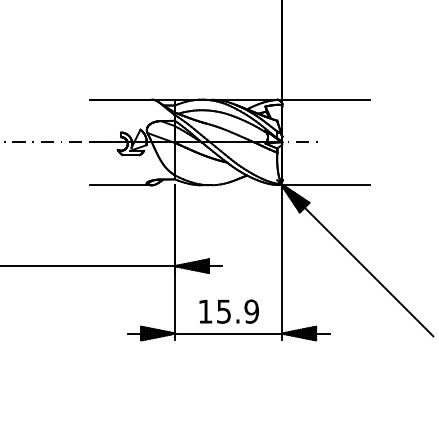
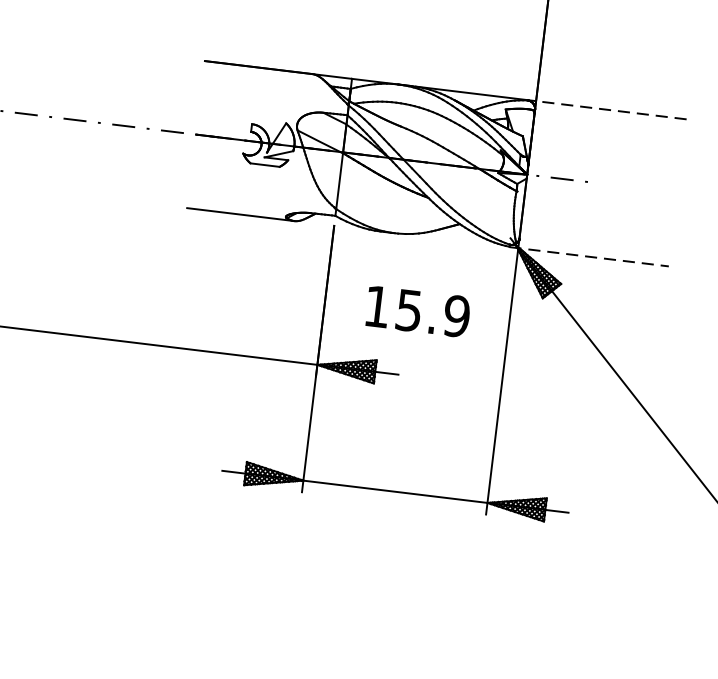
line: (323, 99) -> (606, 109), solid -> dashed
line: (324, 185) -> (590, 257), solid -> dashed
text: (228, 311) -> (416, 311), moved

